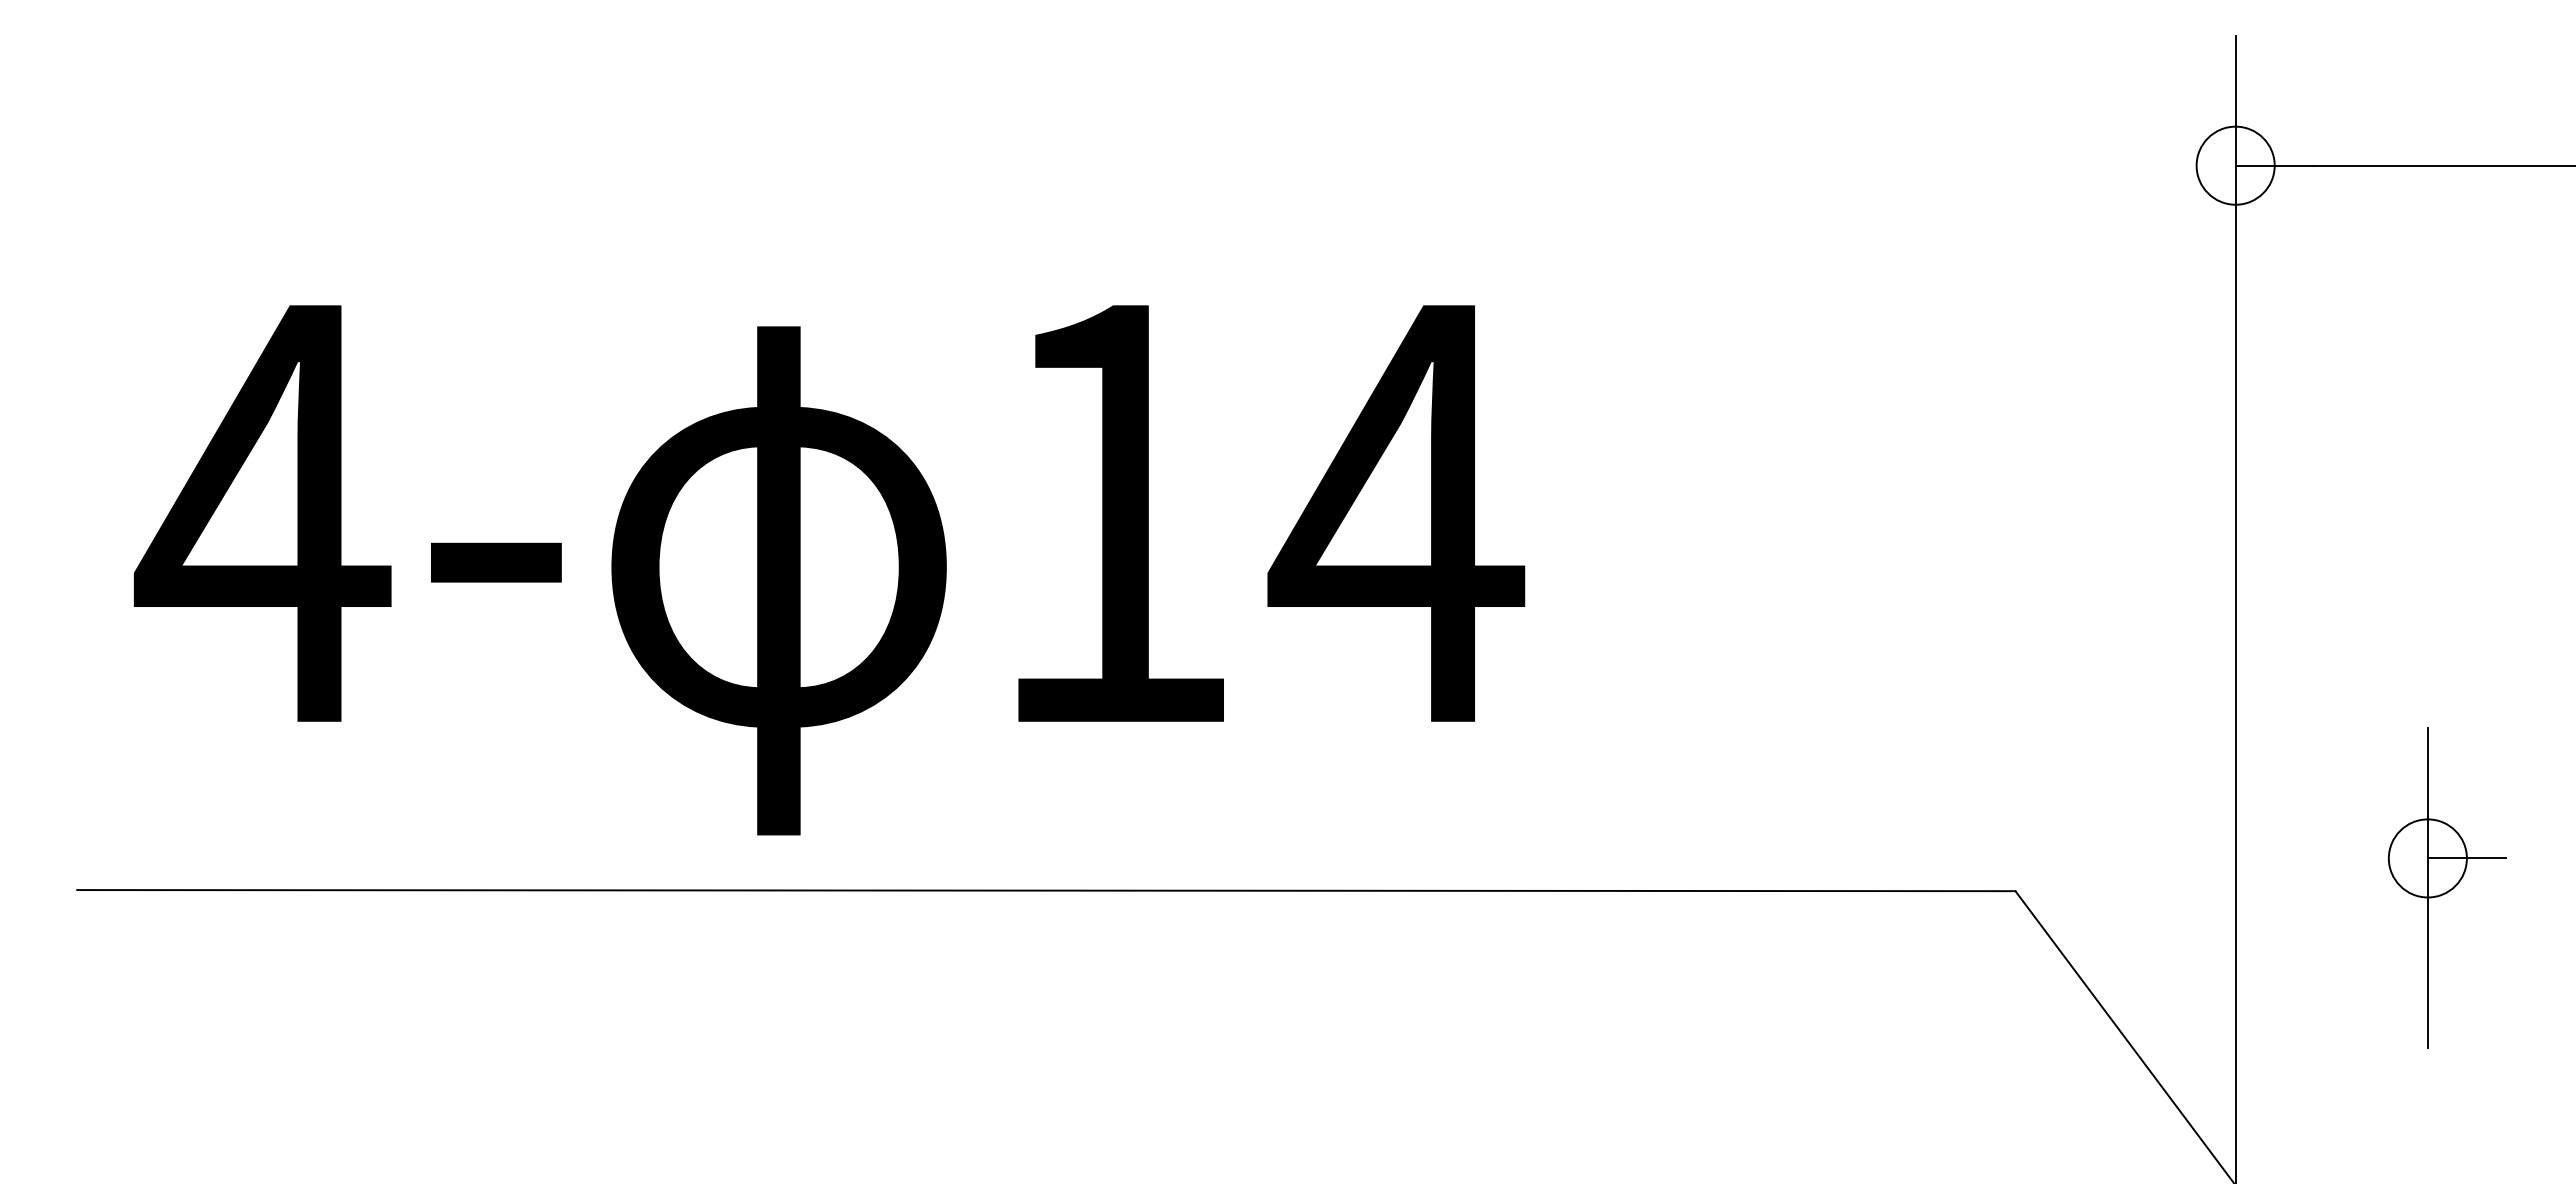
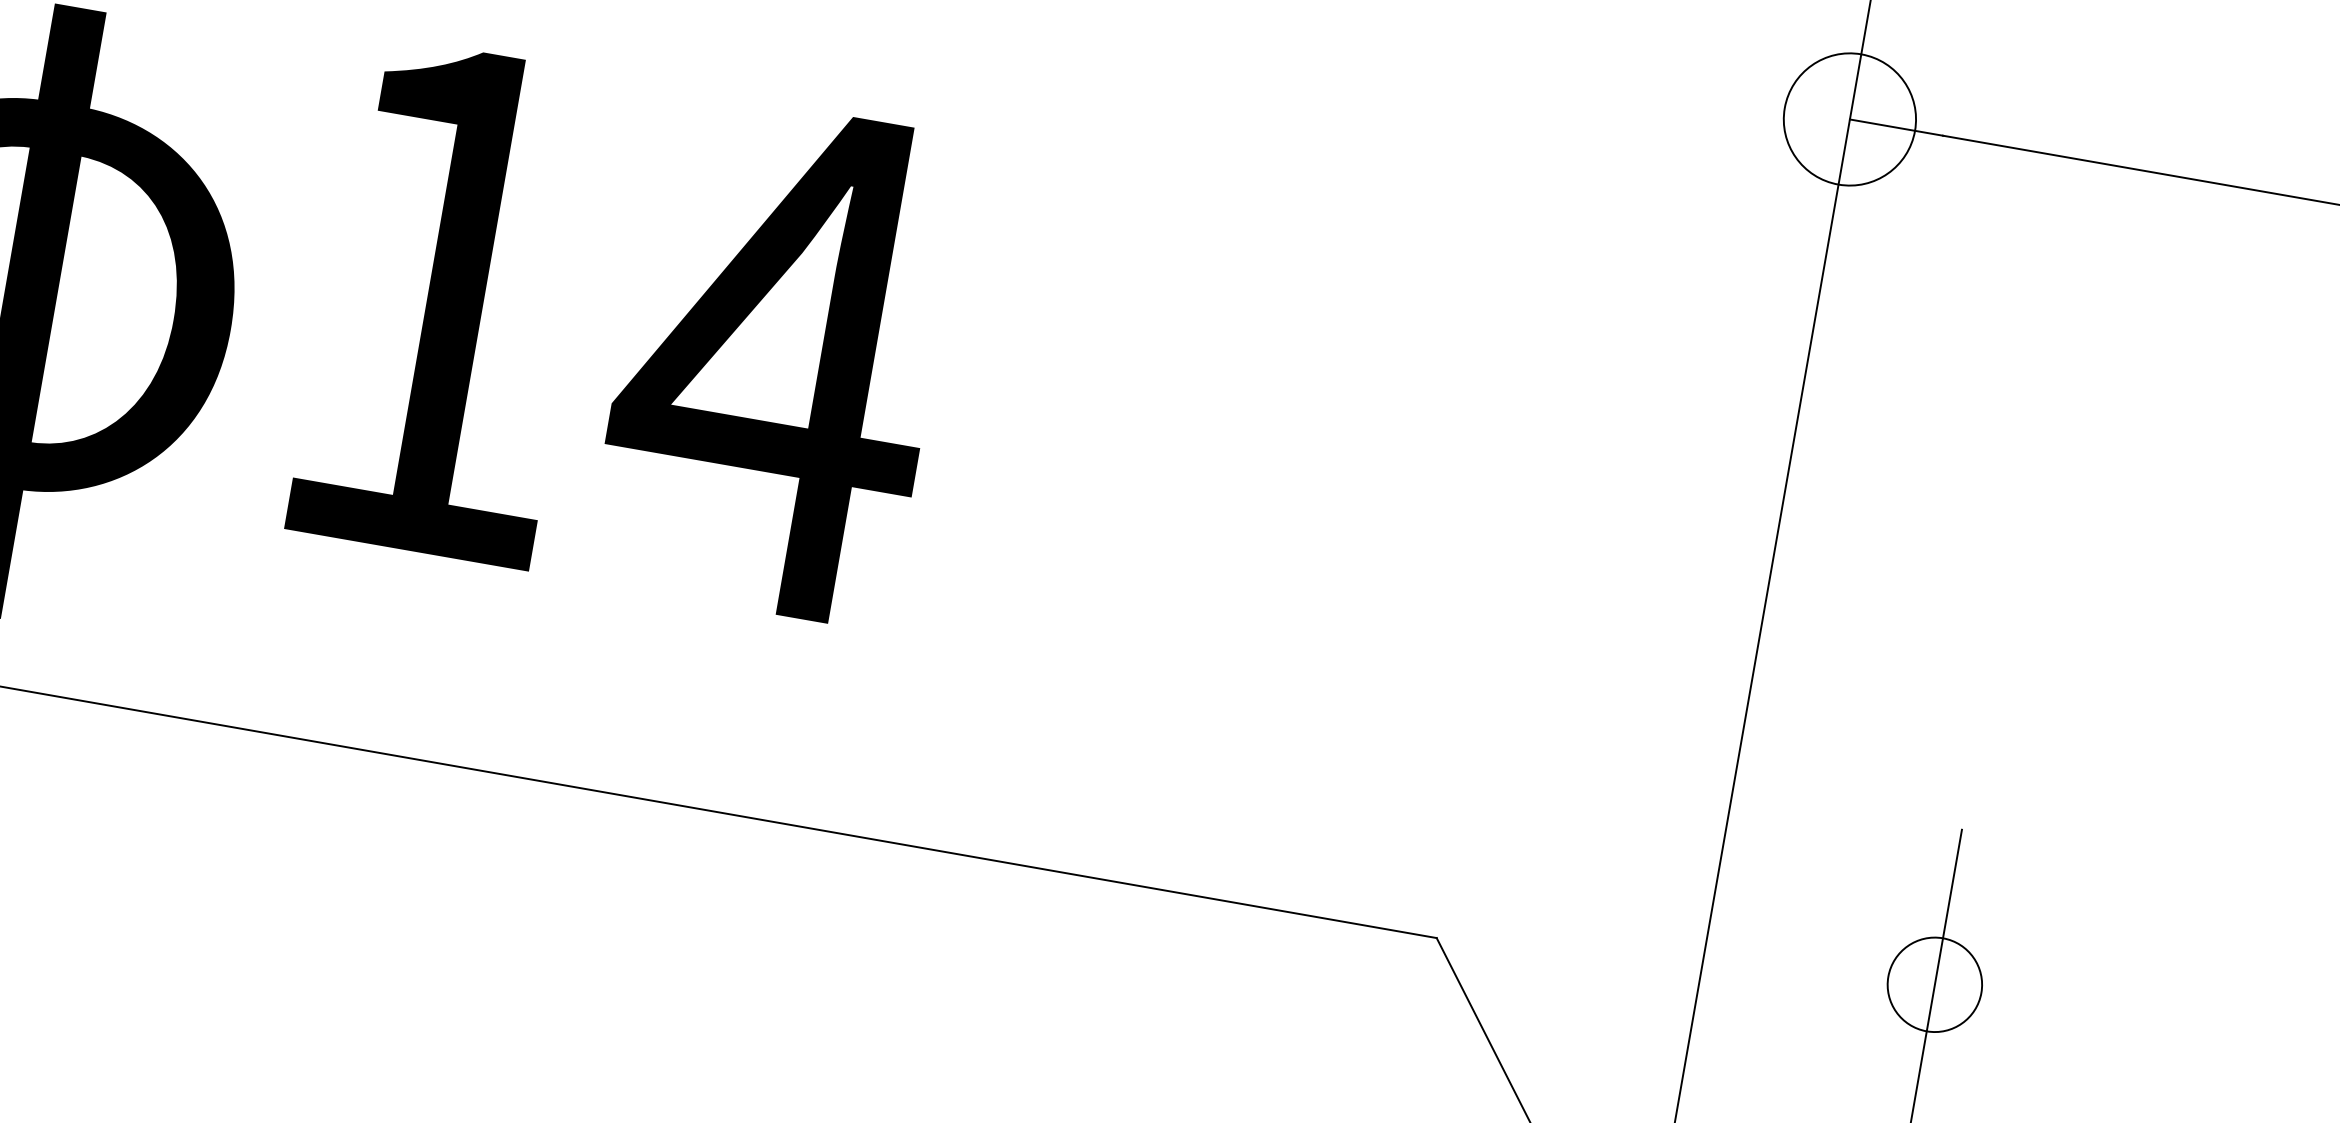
circle: (2235, 165) -> (1849, 119), size x1.4
line: (2466, 858) -> (1980, 992), removed

